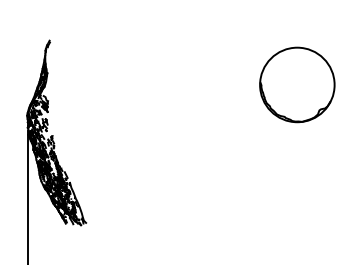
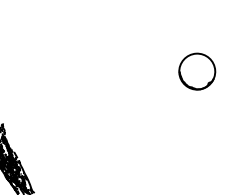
part: (297, 84) -> (197, 71), size x0.6

